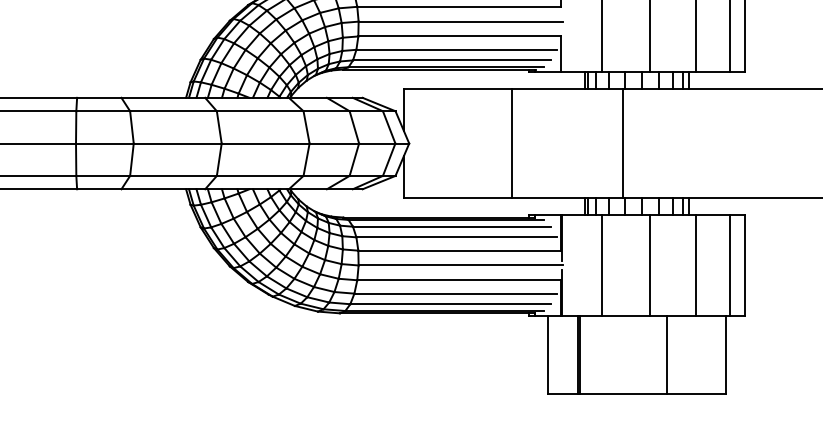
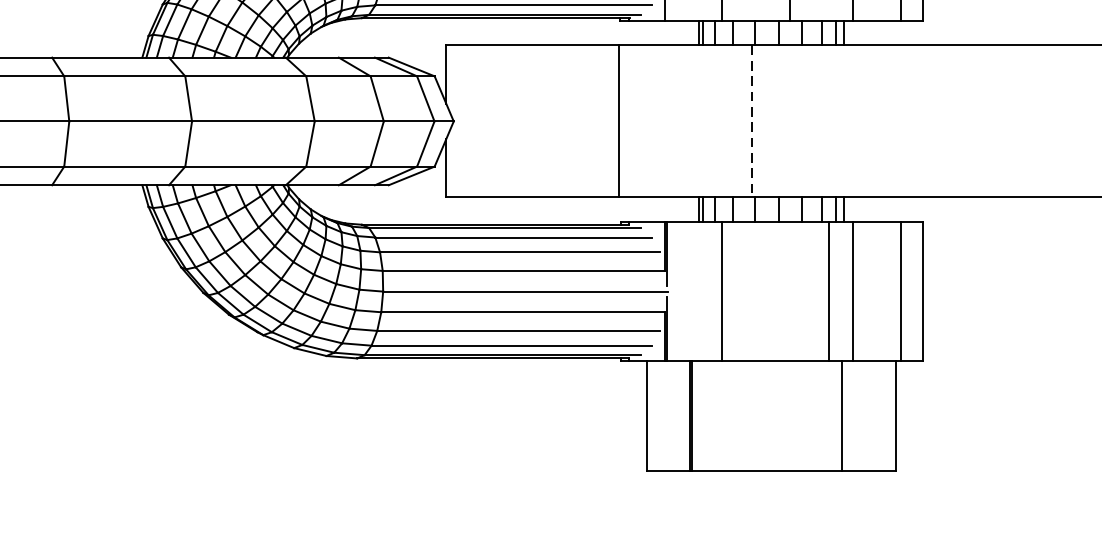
line: (512, 143) -> (618, 121), moved
line: (622, 144) -> (751, 122), solid -> dashed
line: (649, 265) -> (828, 291), moved
line: (667, 354) -> (842, 415), moved

